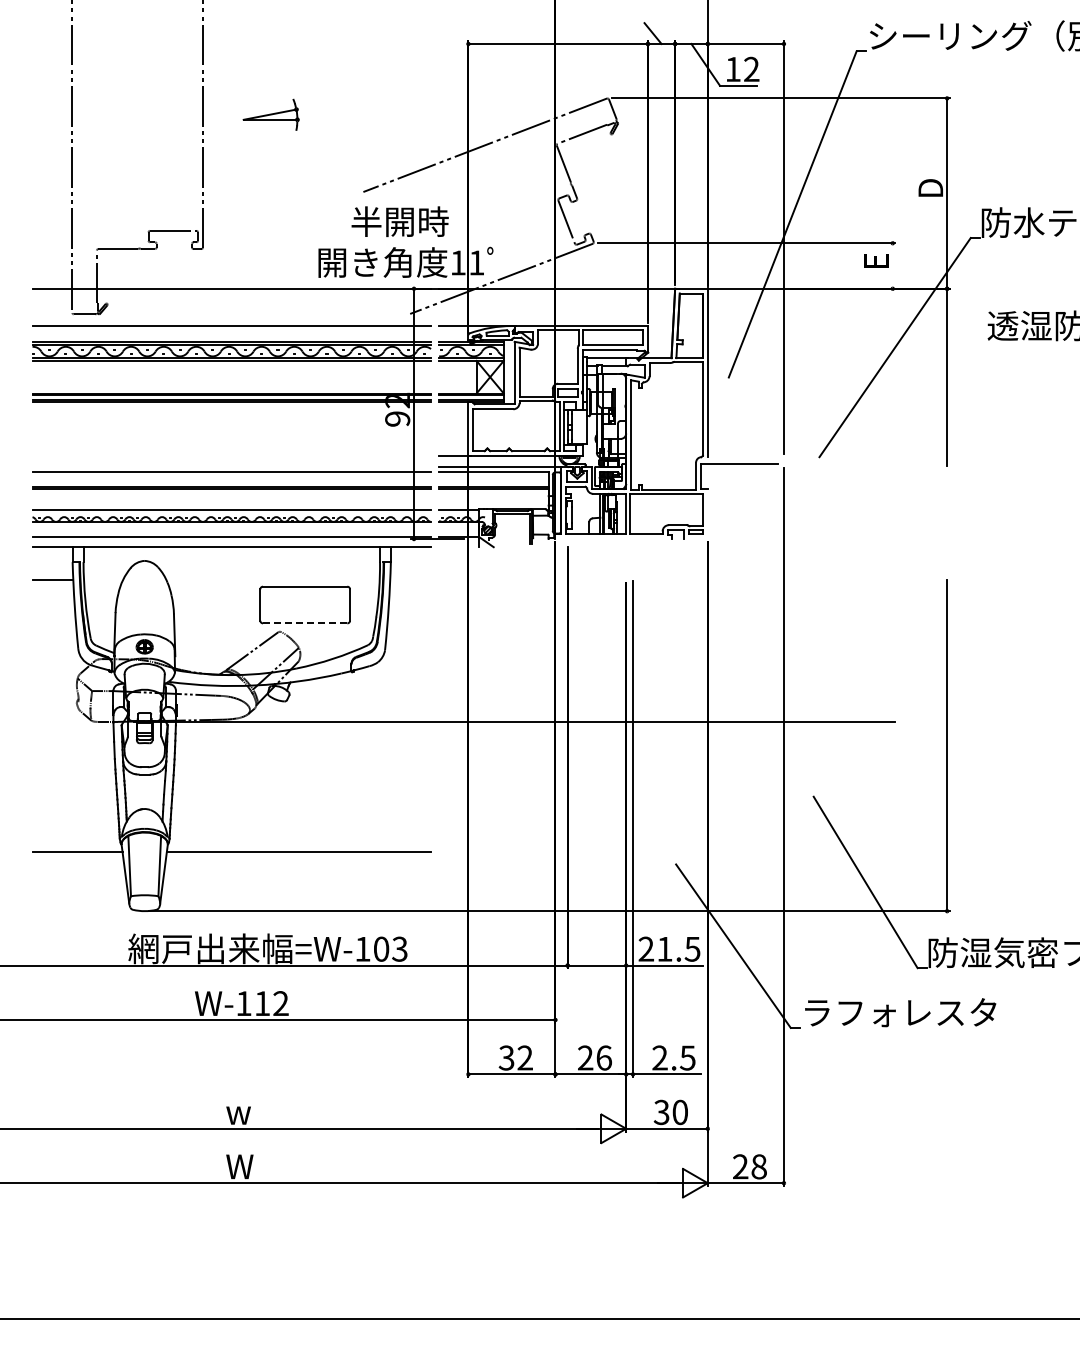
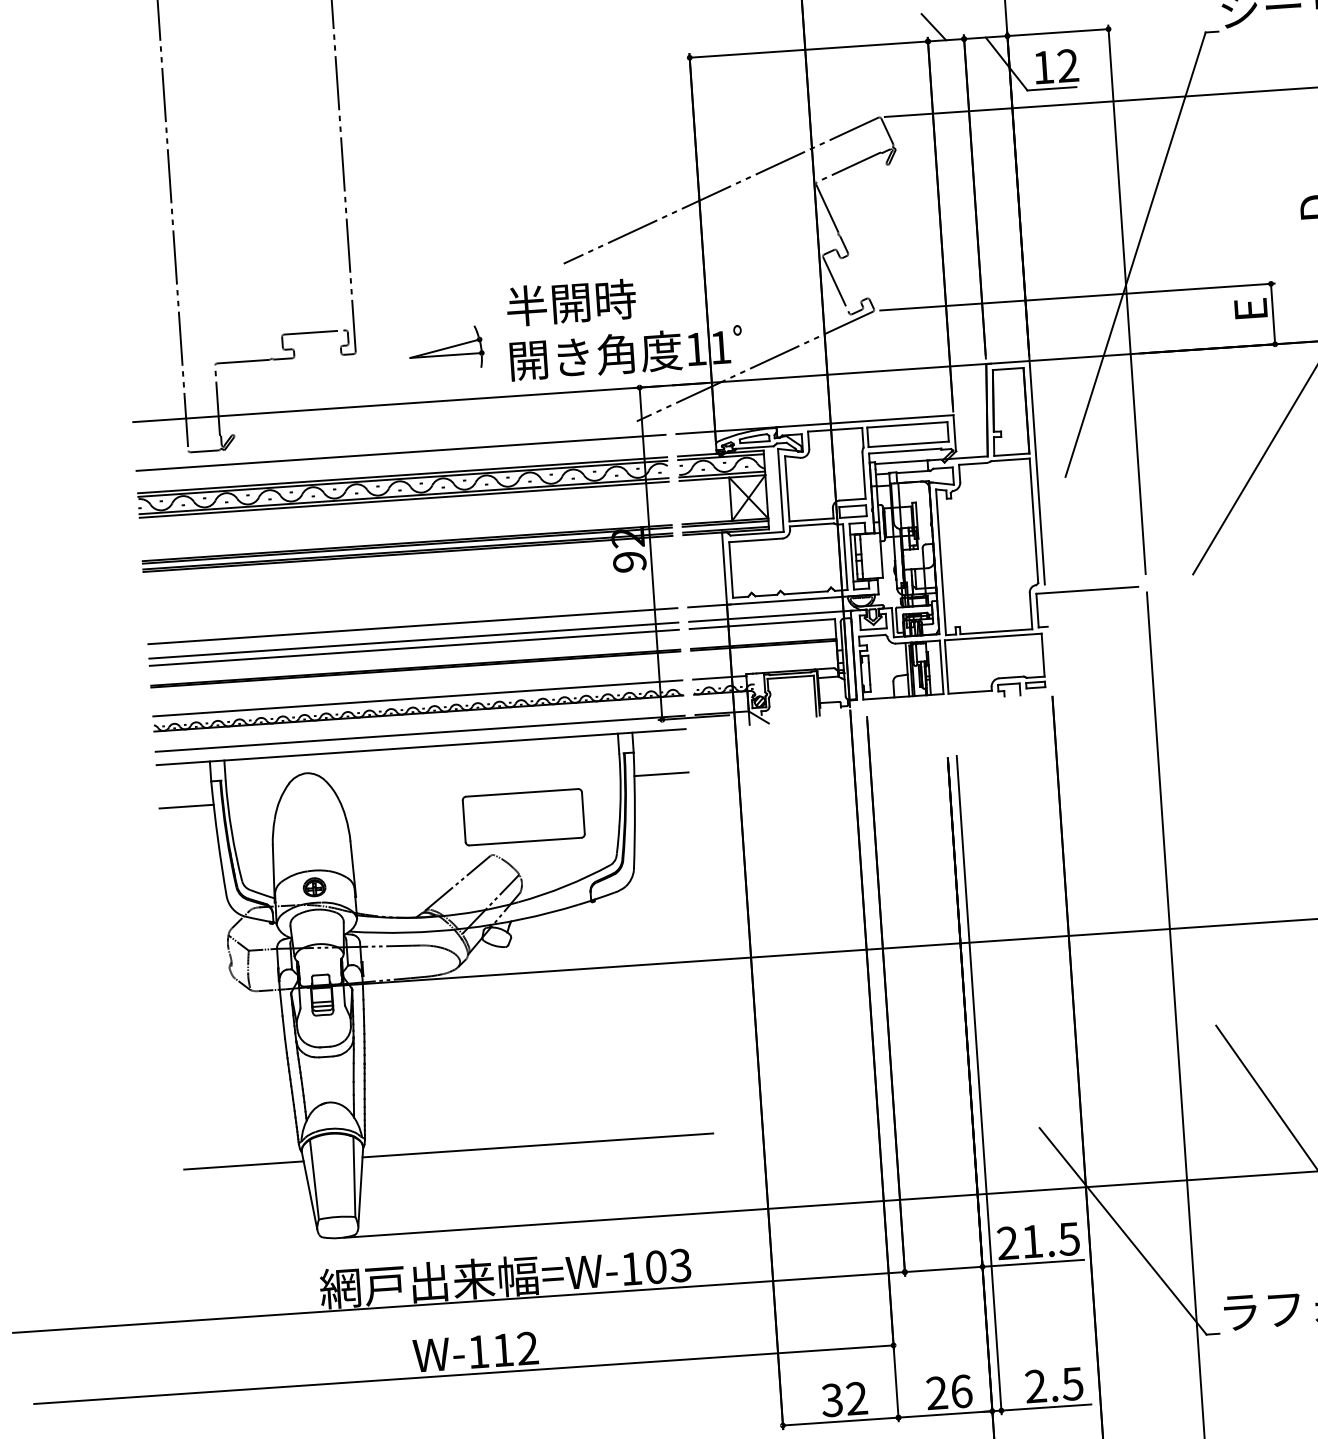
part: (270, 114) -> (445, 348), moved
text: (399, 221) -> (570, 302), moved
line: (892, 265) -> (1272, 313), added
line: (231, 456) -> (412, 626), added
line: (231, 466) -> (413, 640), added
line: (410, 579) -> (661, 773), added
line: (304, 623) -> (524, 841), dashed -> solid

